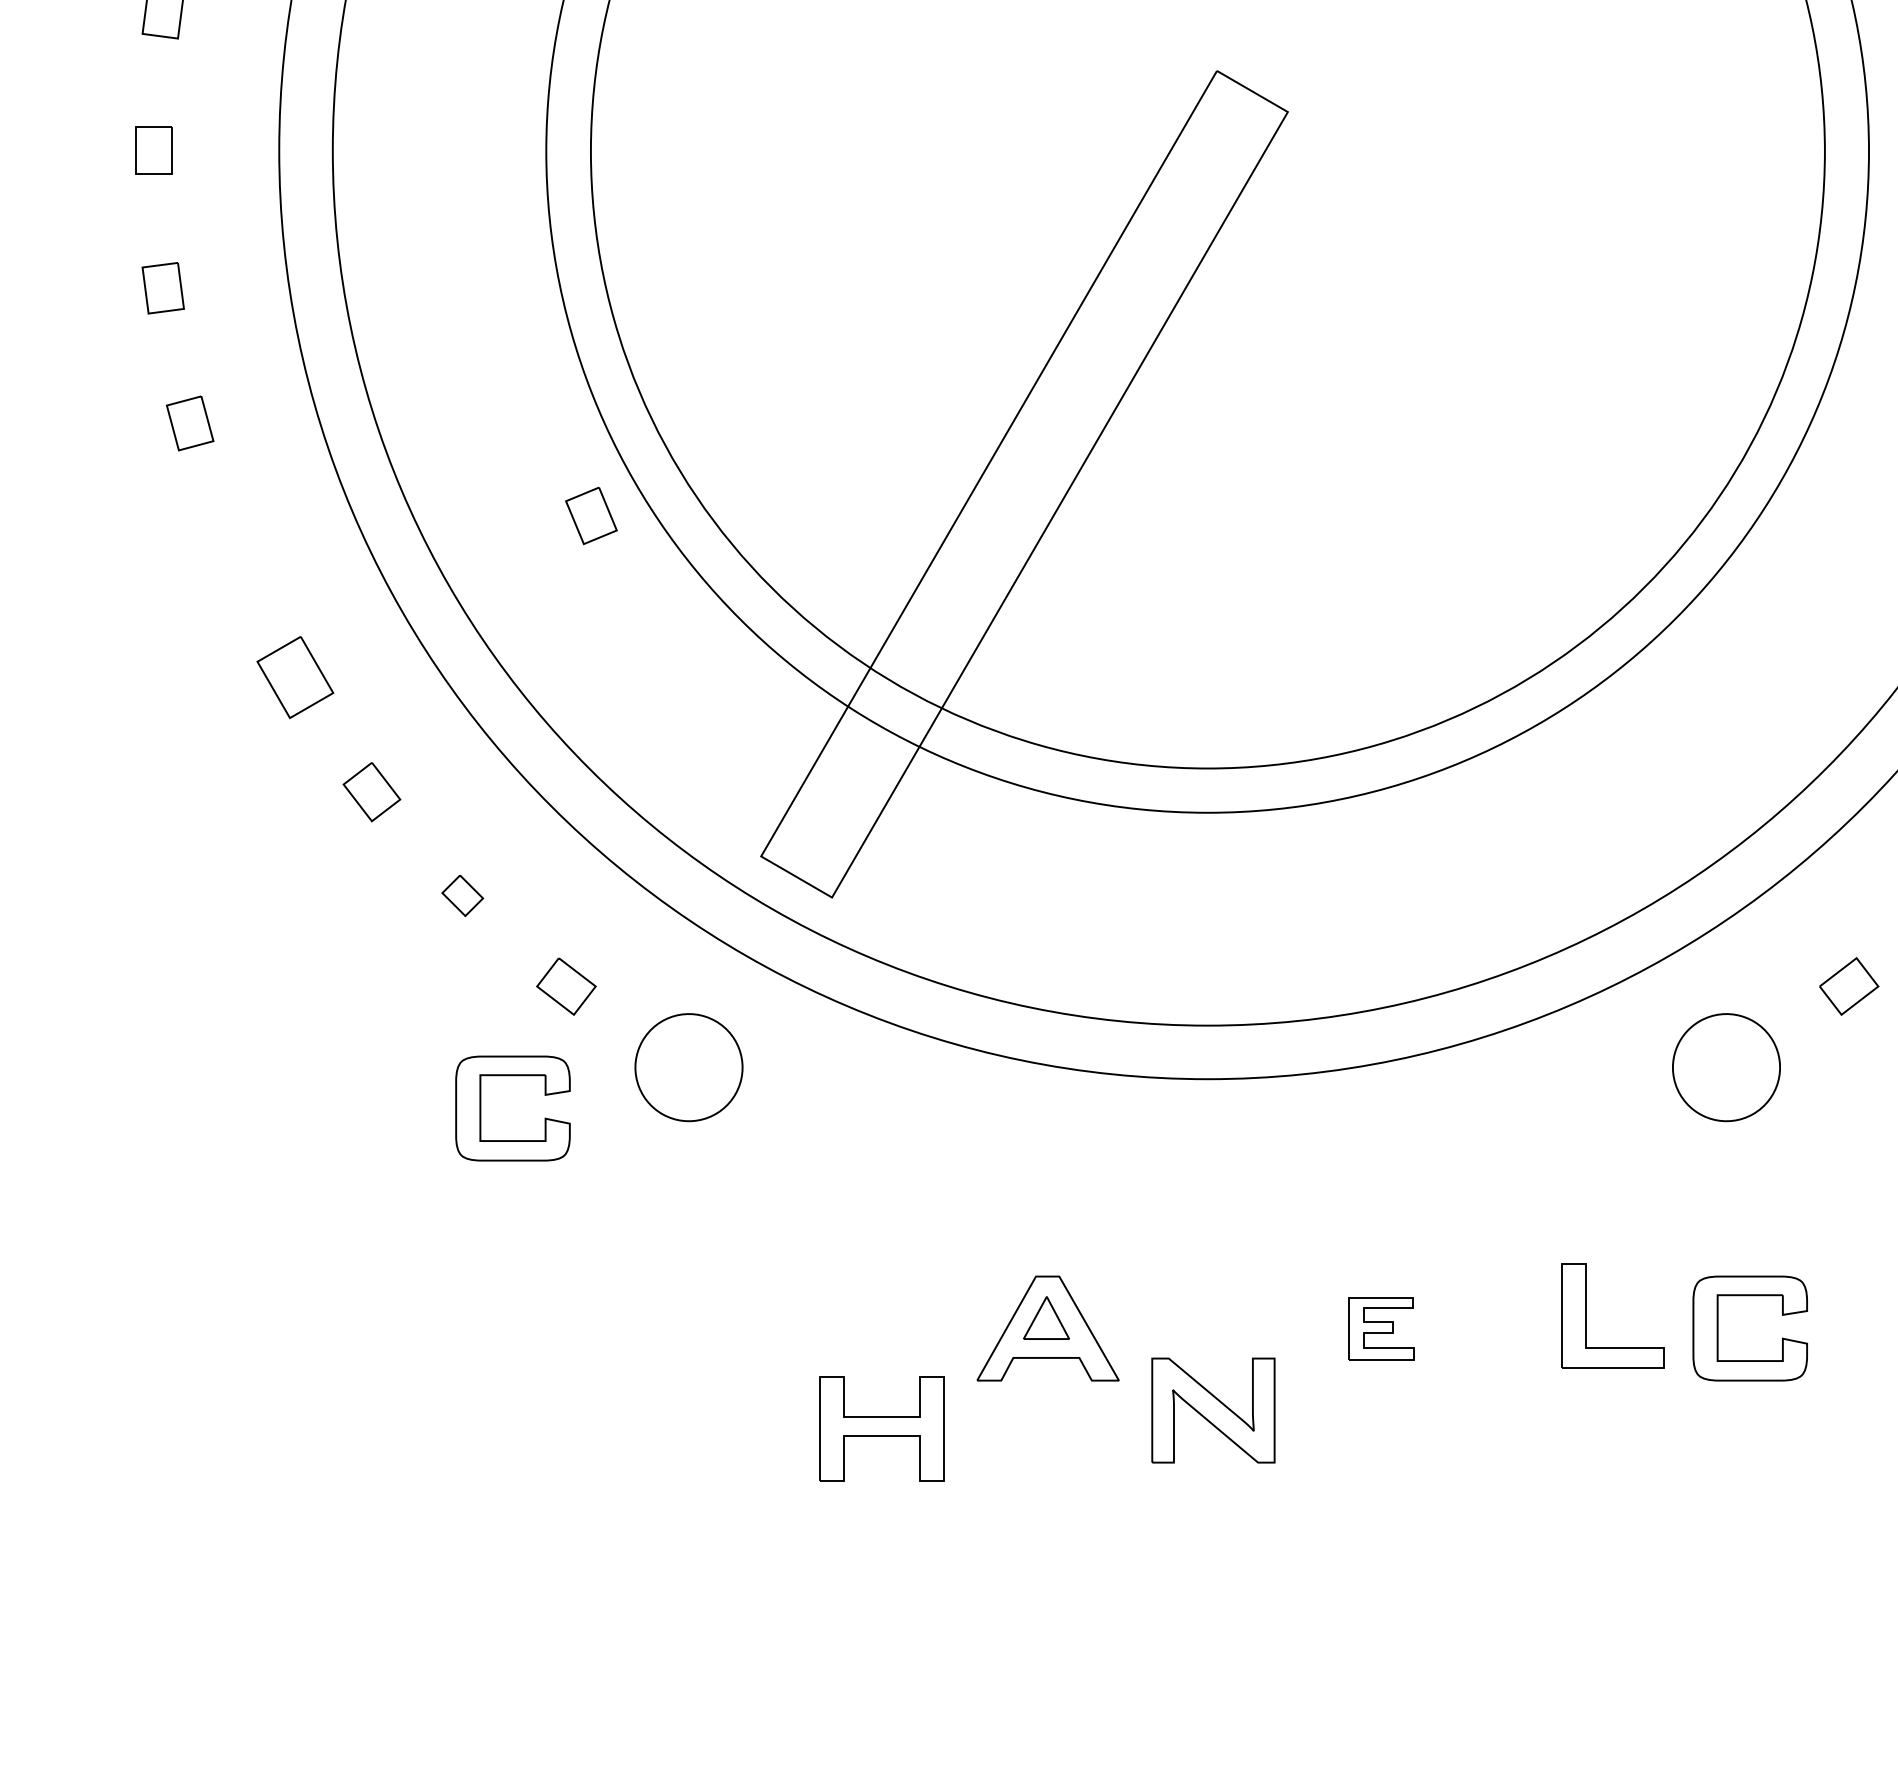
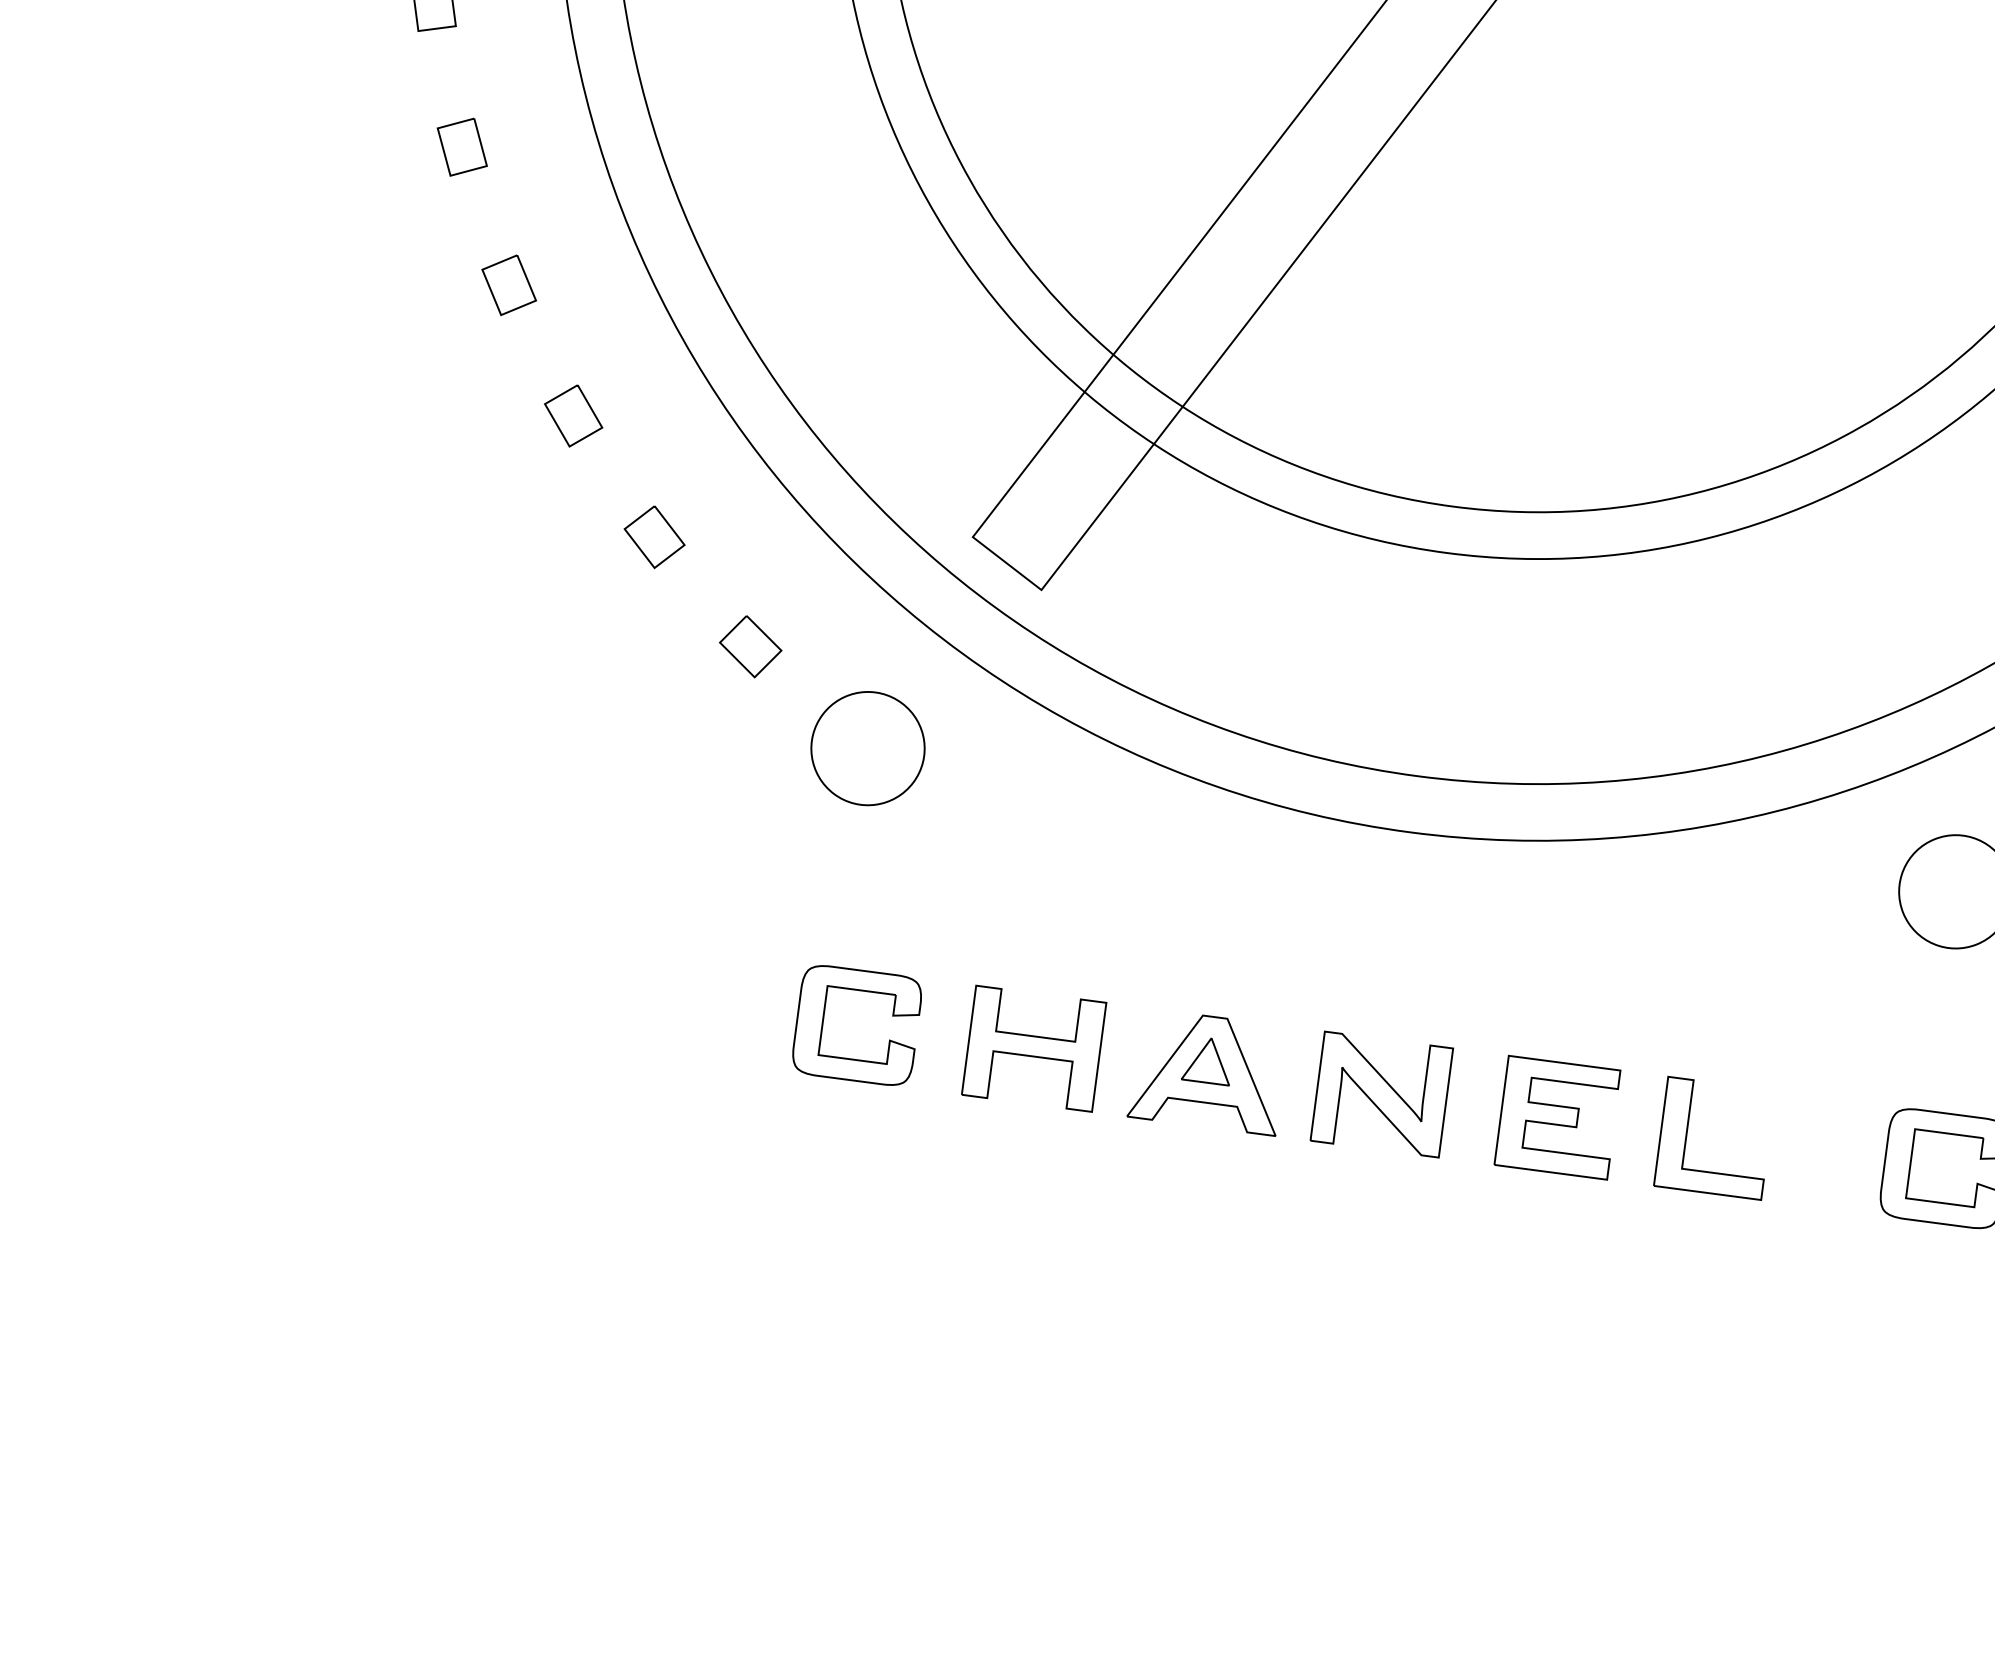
part: (591, 515) -> (462, 146), moved
part: (295, 677) -> (509, 285), size x0.71
part: (462, 895) -> (654, 536), size x1.43
part: (481, 1108) -> (824, 1021), moved
part: (1586, 1315) -> (1687, 1134), moved
part: (1381, 1328) -> (1558, 1117), size x1.67
part: (1213, 1410) -> (1381, 1094), moved
part: (881, 1428) -> (1033, 1048), moved

